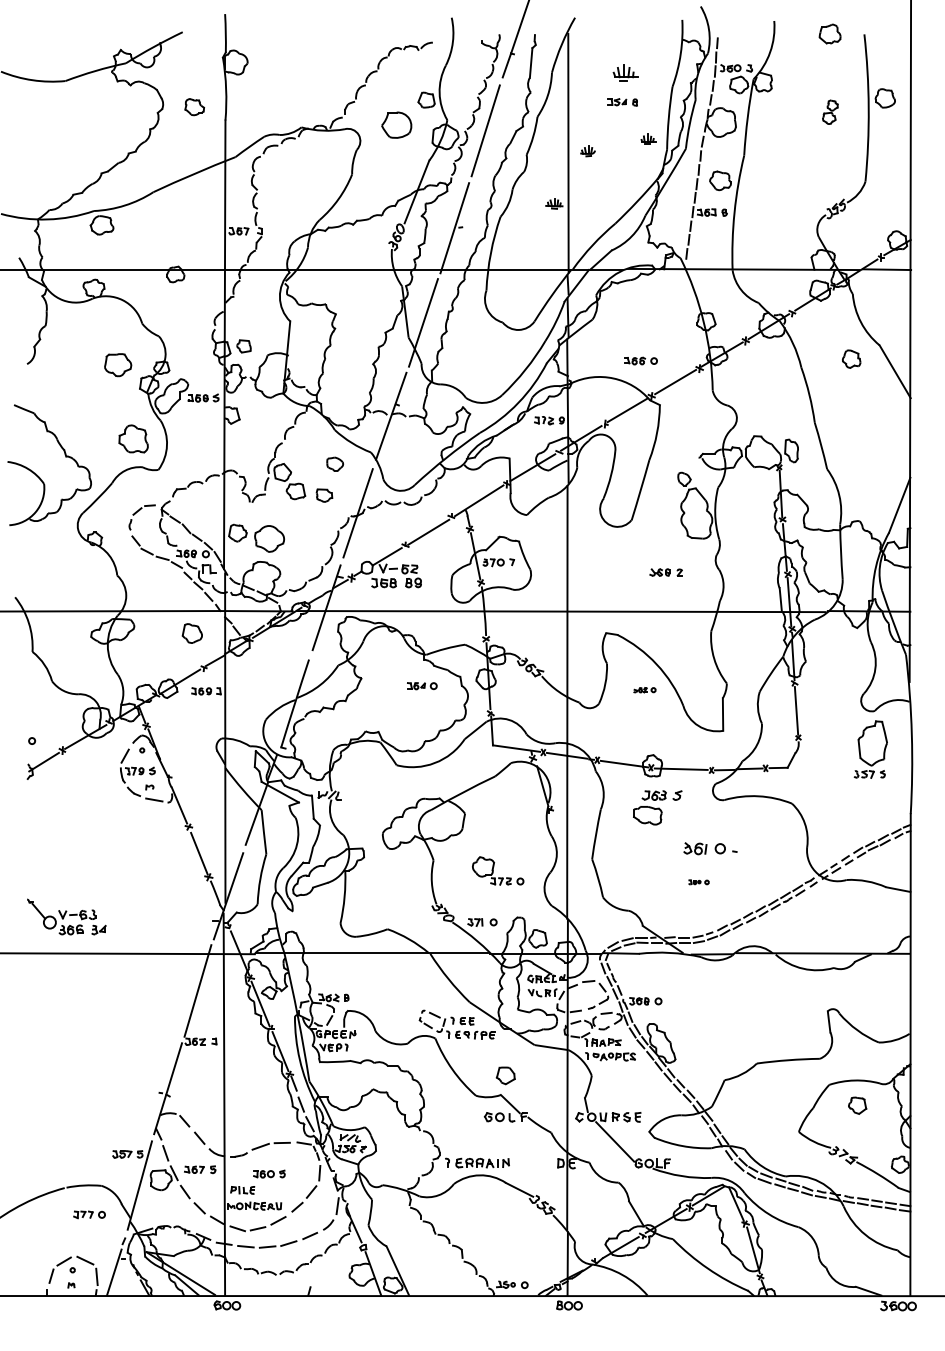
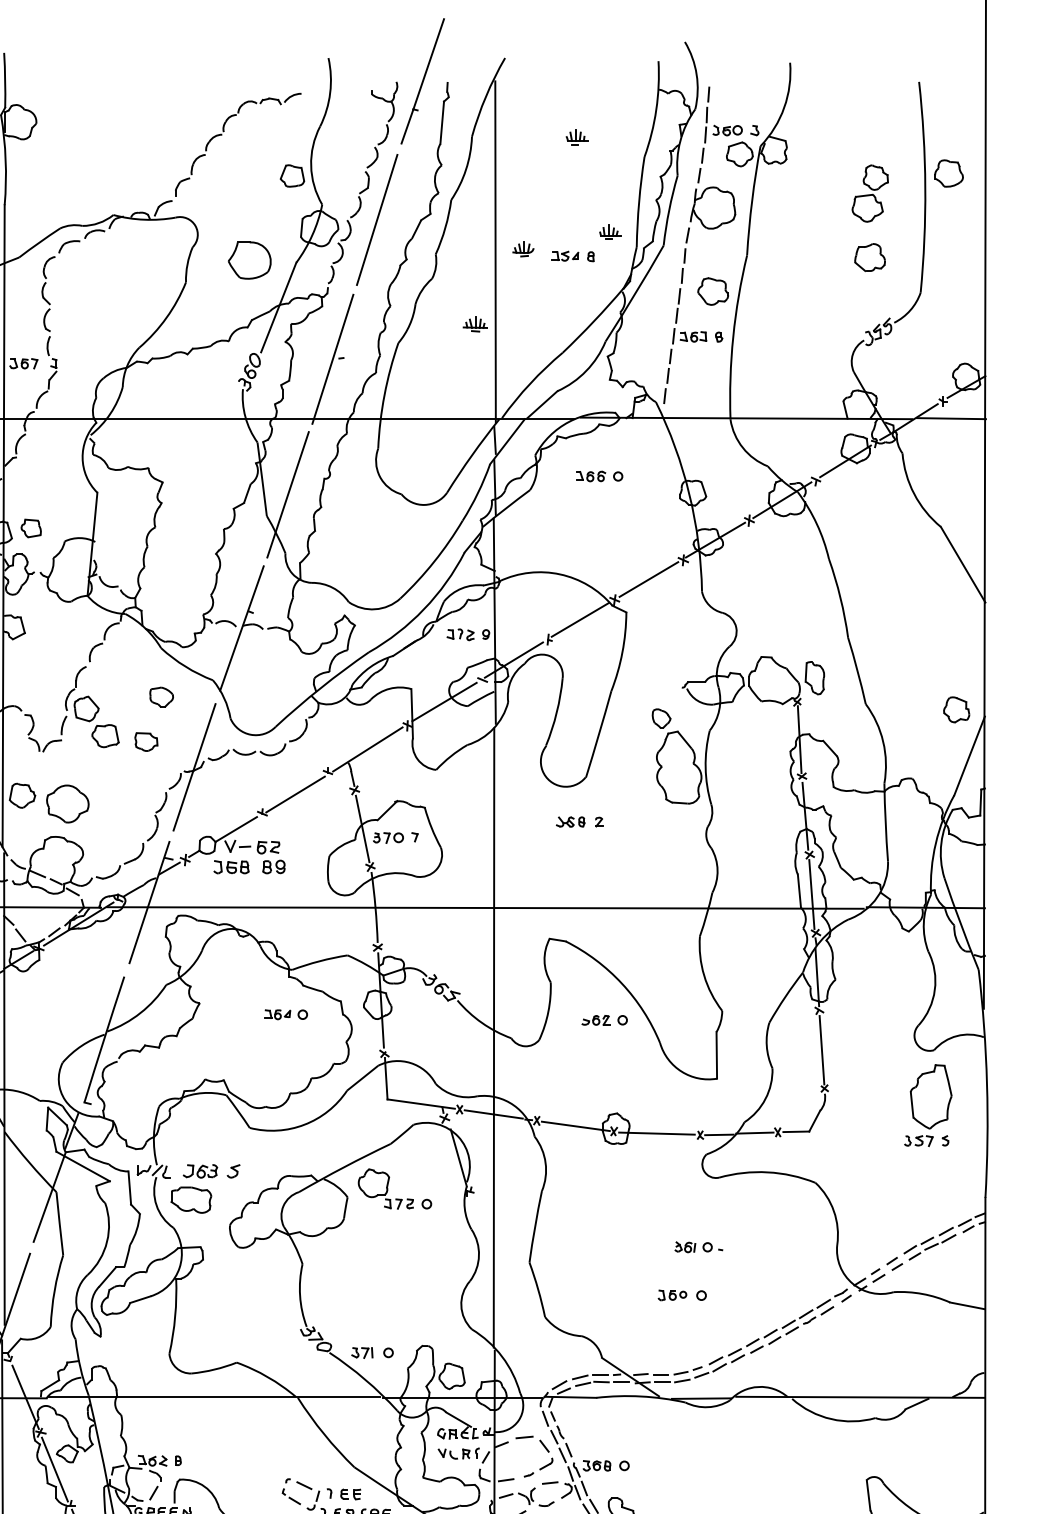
part: (829, 33) -> (869, 256), moved
part: (625, 72) -> (577, 136), size x0.62
part: (622, 102) -> (572, 256), moved
part: (830, 111) -> (870, 192), size x1.67
part: (396, 124) -> (249, 259), moved
part: (851, 358) -> (956, 708), moved
part: (640, 360) -> (598, 475), moved
part: (665, 572) -> (578, 822), moved
part: (644, 690) -> (604, 1020), size x1.43
part: (657, 807) -> (205, 1188), moved
part: (710, 848) -> (698, 1247), size x0.62
part: (498, 870) -> (395, 1188), moved
part: (698, 882) -> (681, 1295), size x1.67

